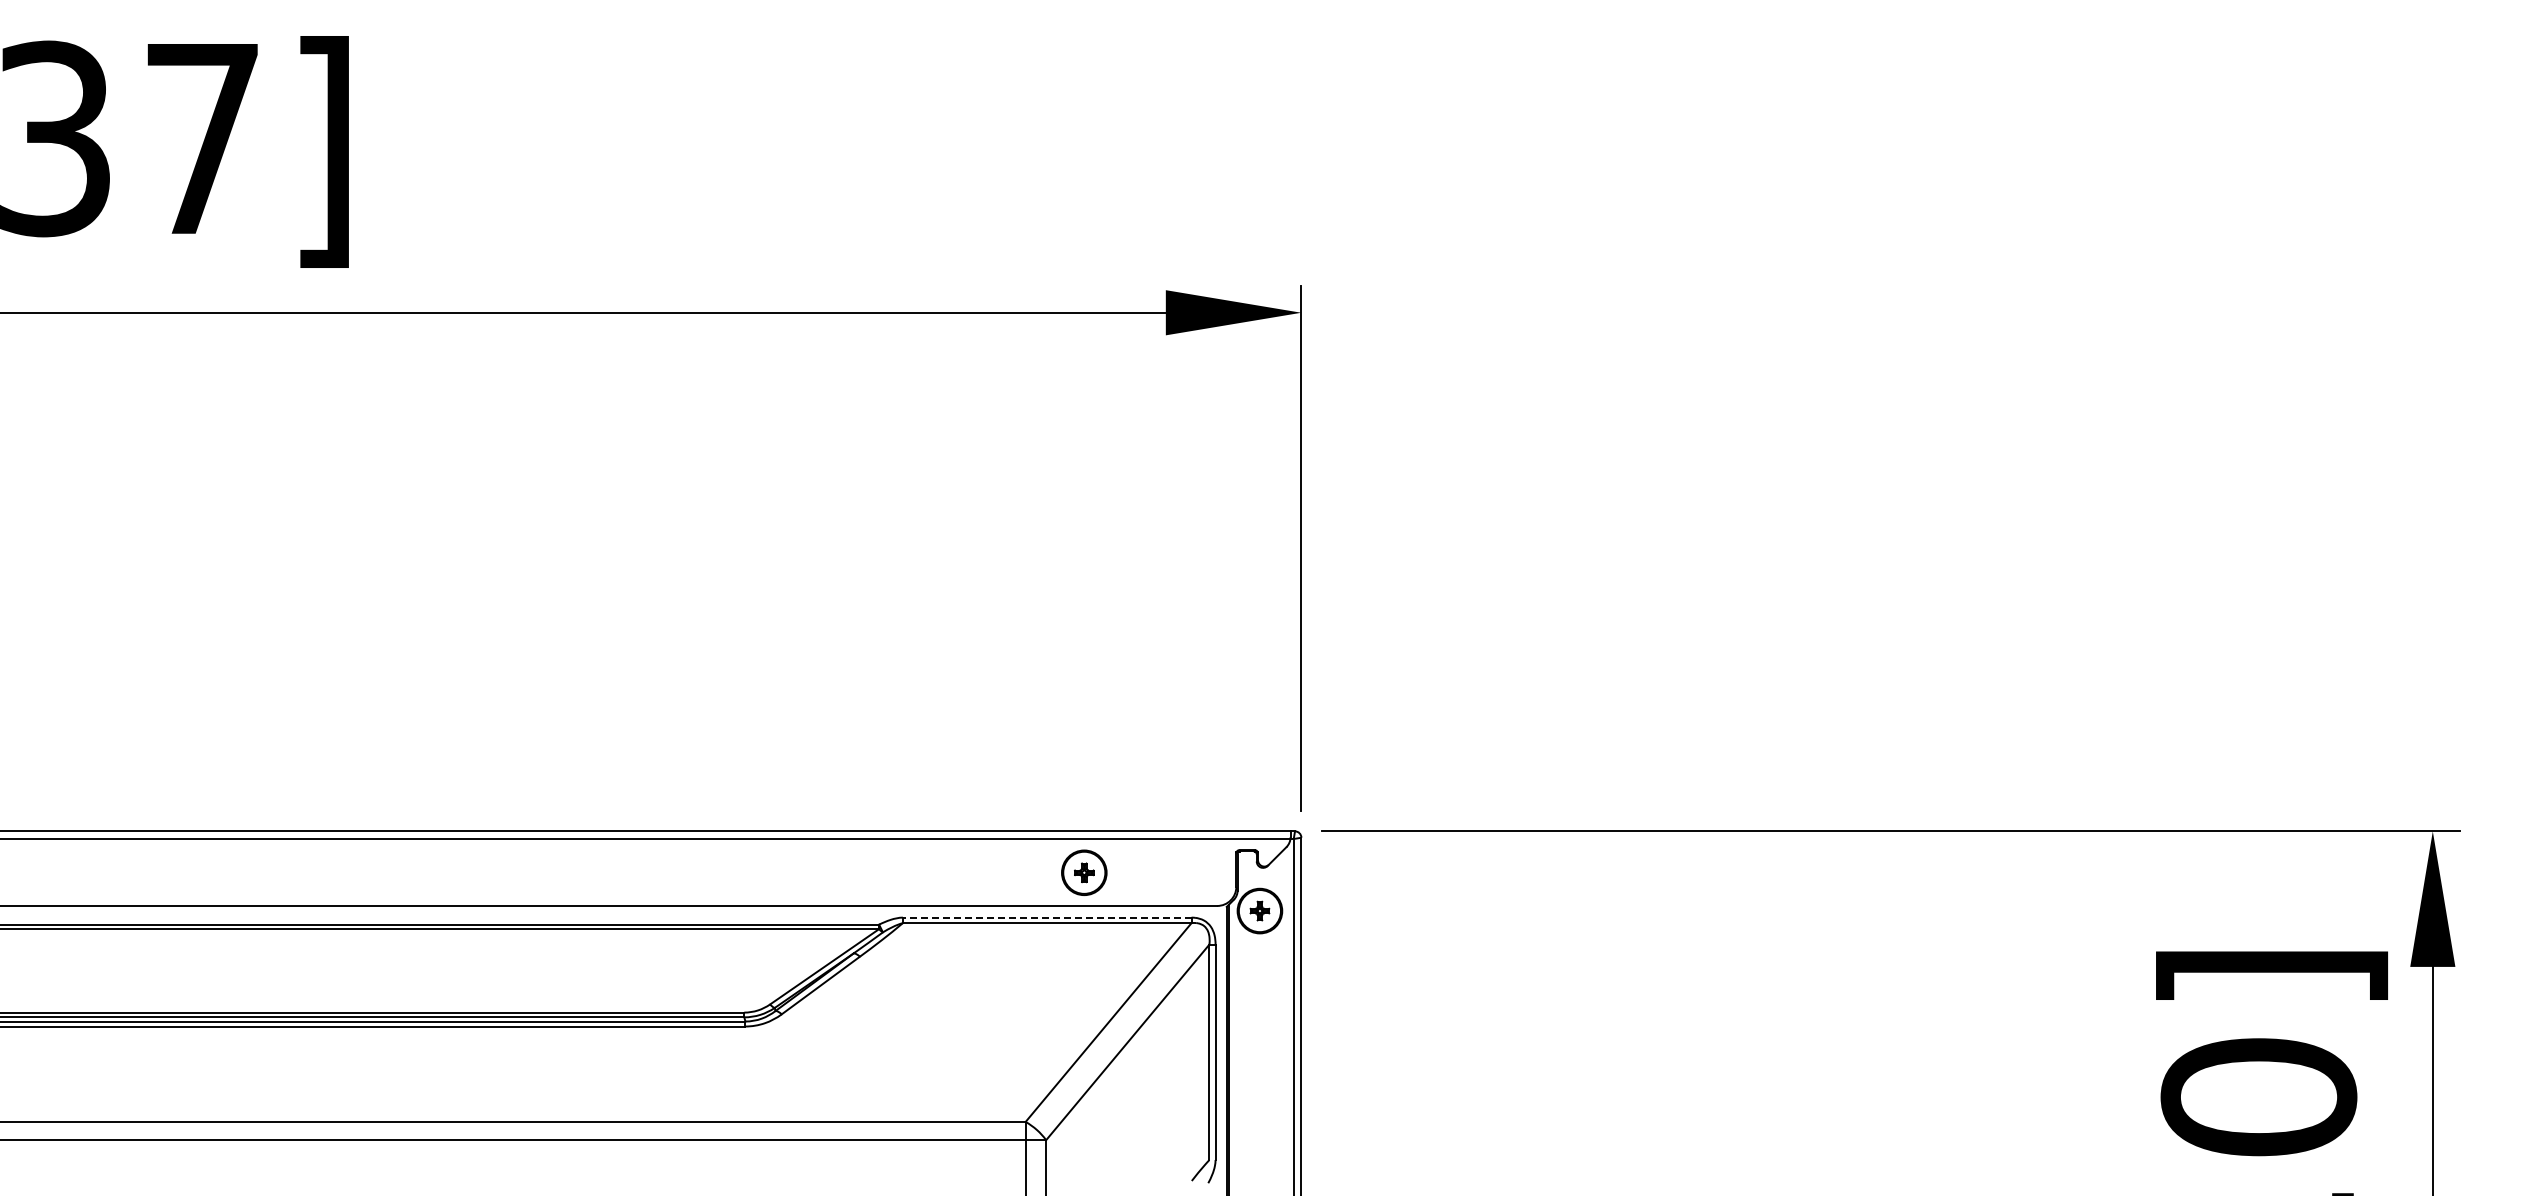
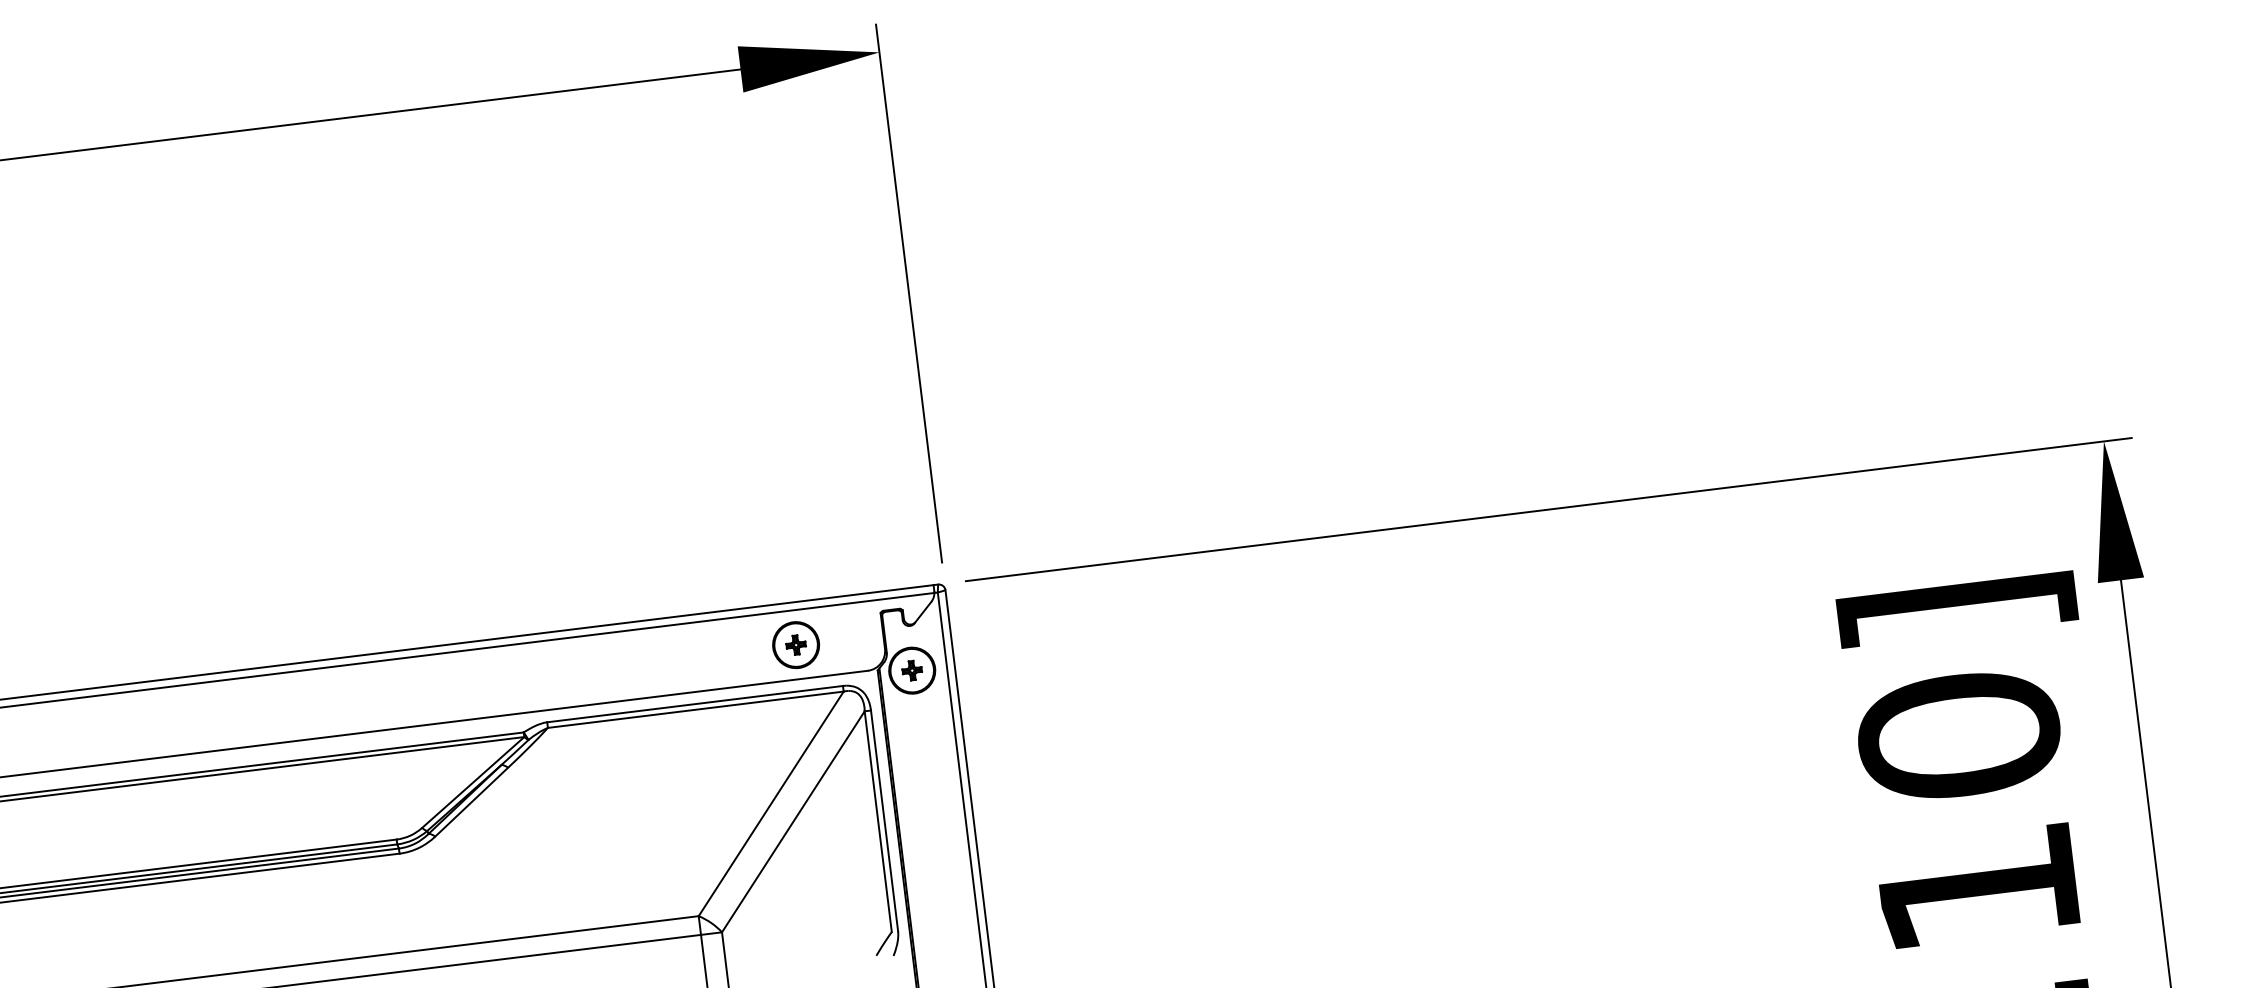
part: (1084, 872) -> (796, 644), moved
line: (1046, 917) -> (694, 704), dashed -> solid

